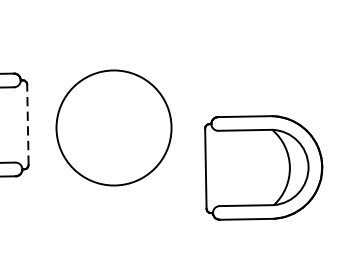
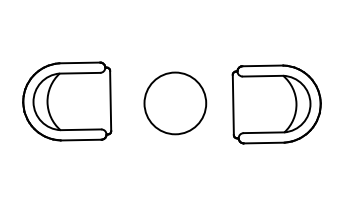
line: (27, 124) -> (110, 100), dashed -> solid
circle: (114, 128) -> (175, 103), size x0.71
part: (263, 168) -> (276, 104), moved

